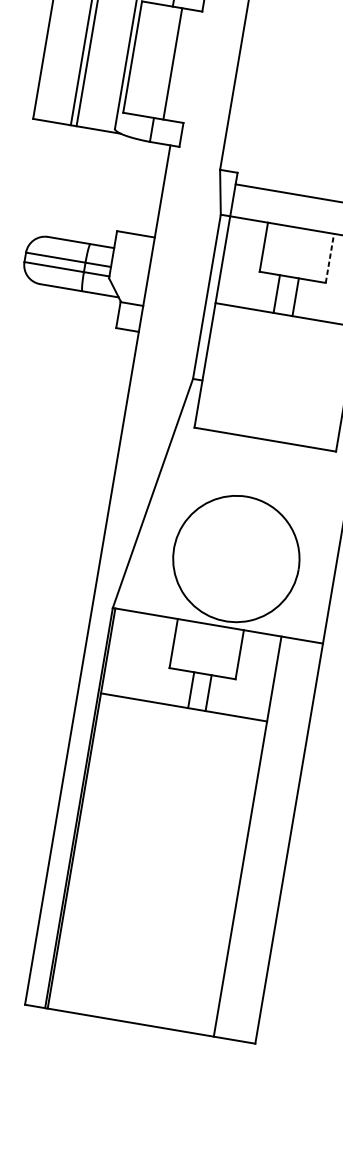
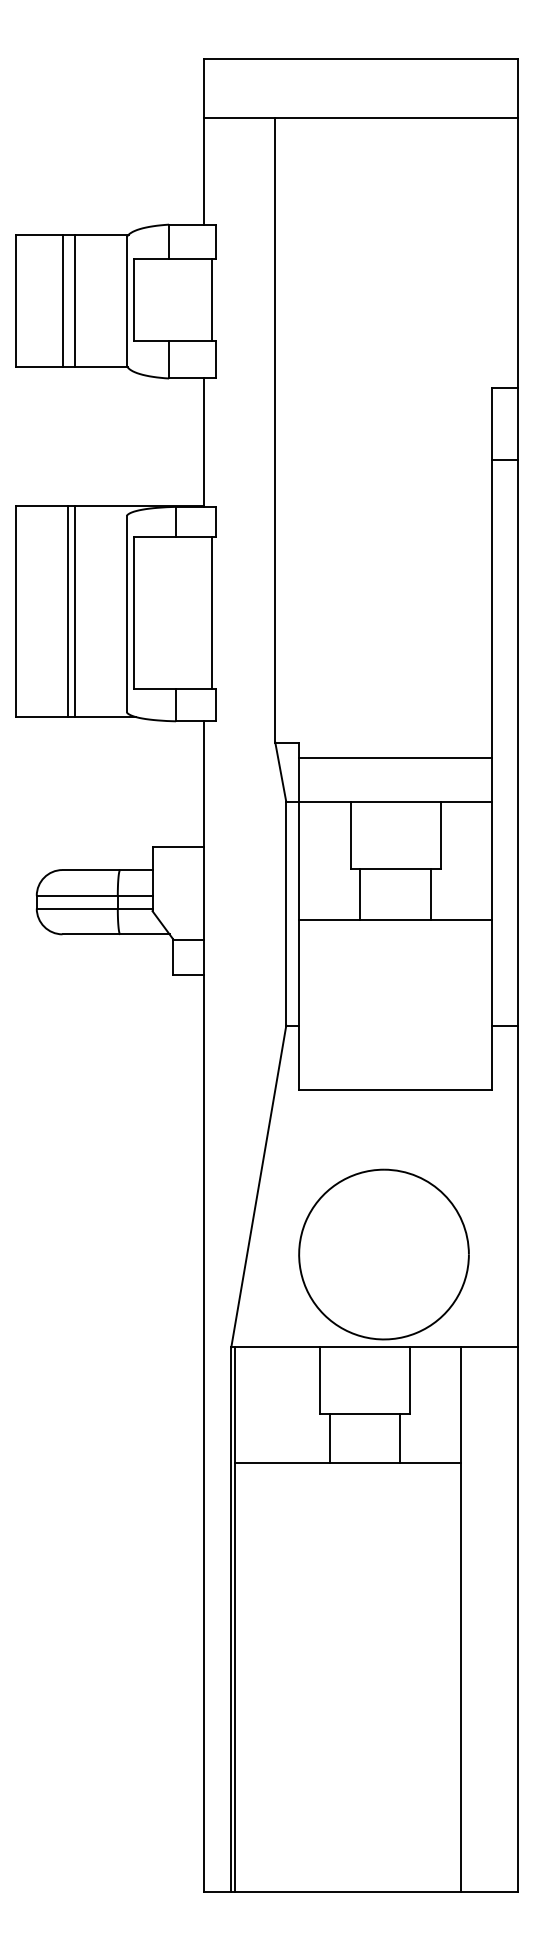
line: (172, 63) -> (211, 612), moved
line: (329, 257) -> (440, 834), dashed -> solid
line: (276, 294) -> (360, 894), moved
line: (295, 297) -> (430, 894), moved
line: (191, 690) -> (329, 1438), moved
line: (208, 693) -> (400, 1438), moved

